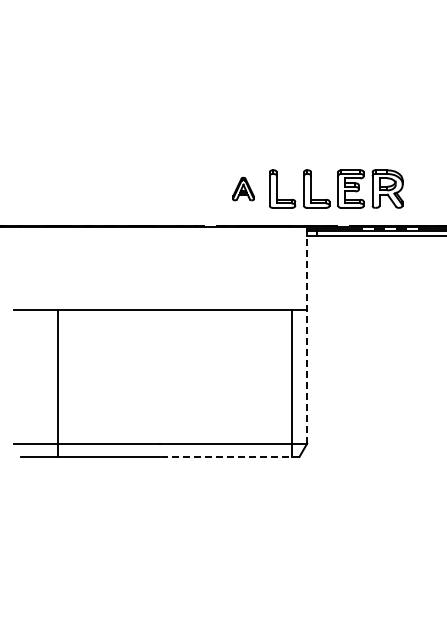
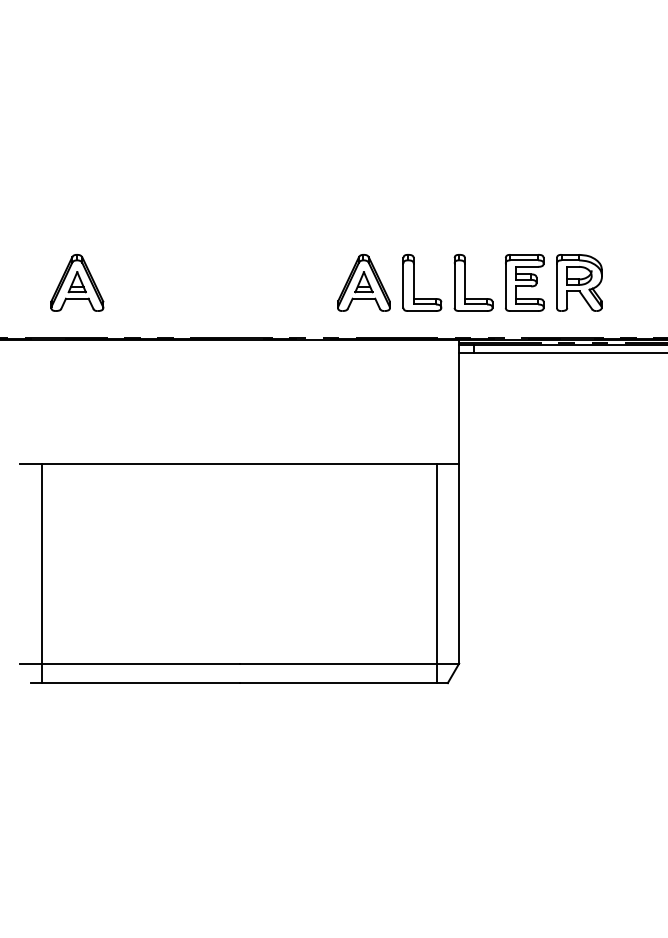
part: (51, 188) -> (76, 282), added
part: (243, 188) -> (363, 282), size x1.67
line: (307, 334) -> (459, 500), dashed -> solid
line: (57, 383) -> (42, 573), moved
line: (230, 456) -> (344, 682), dashed -> solid

